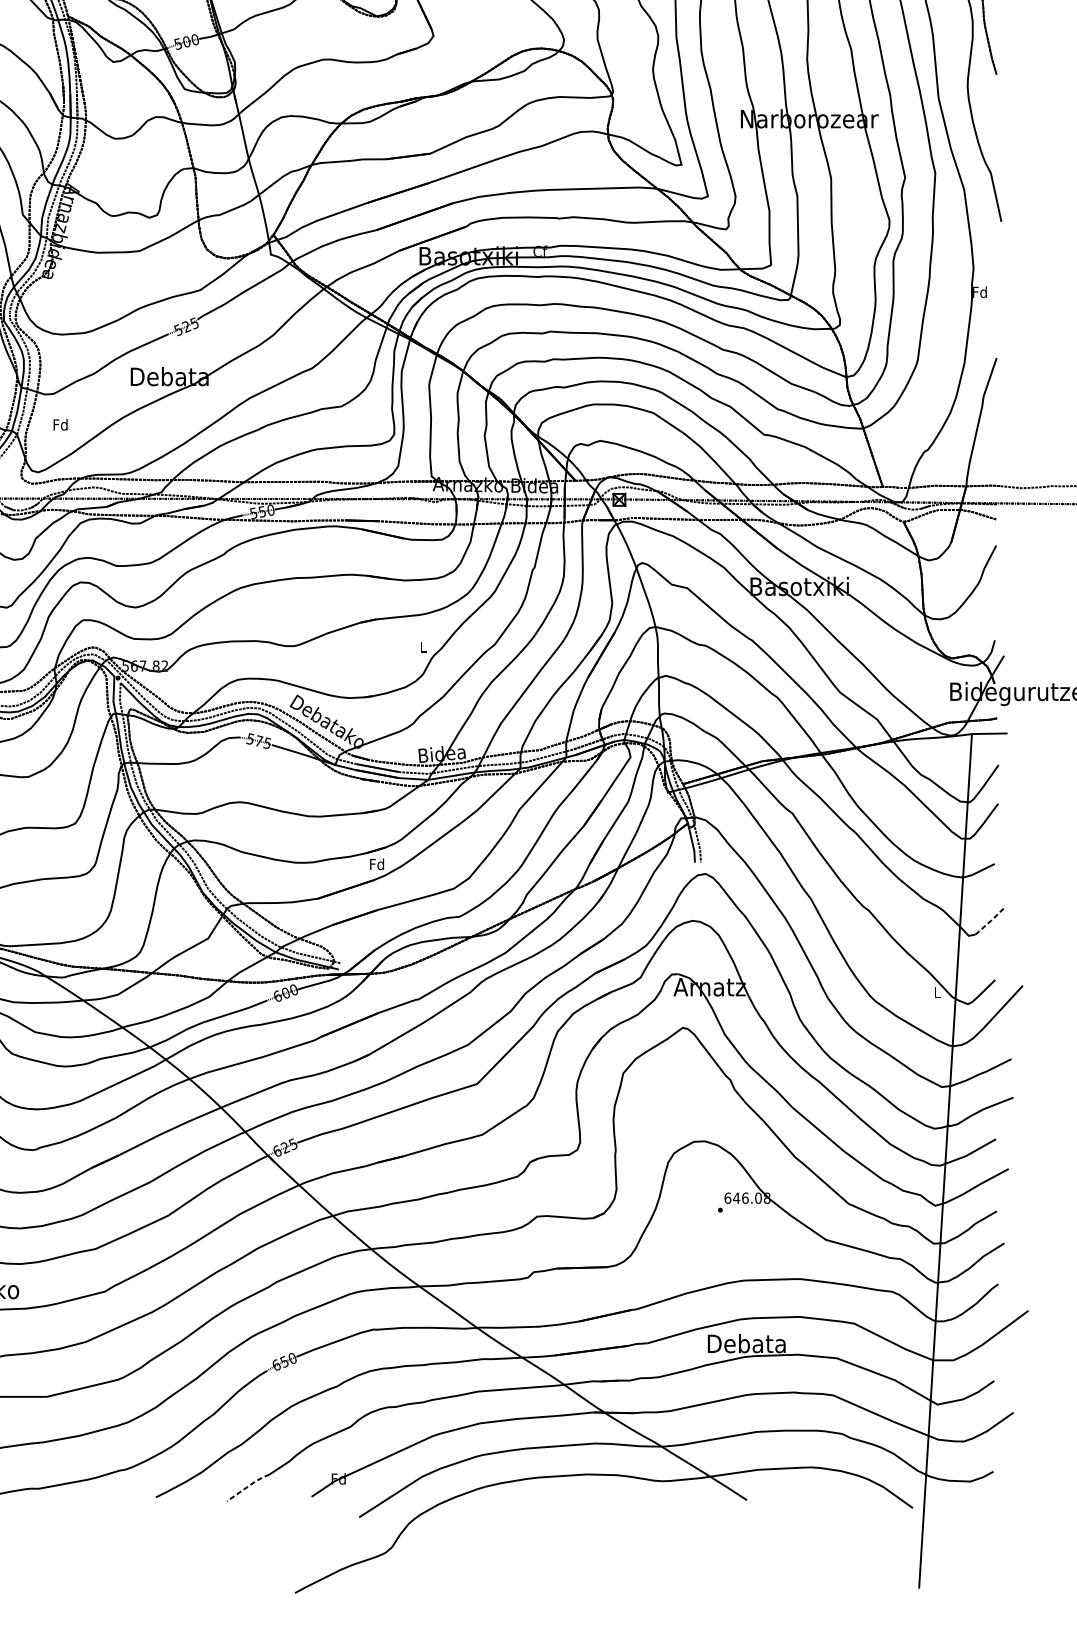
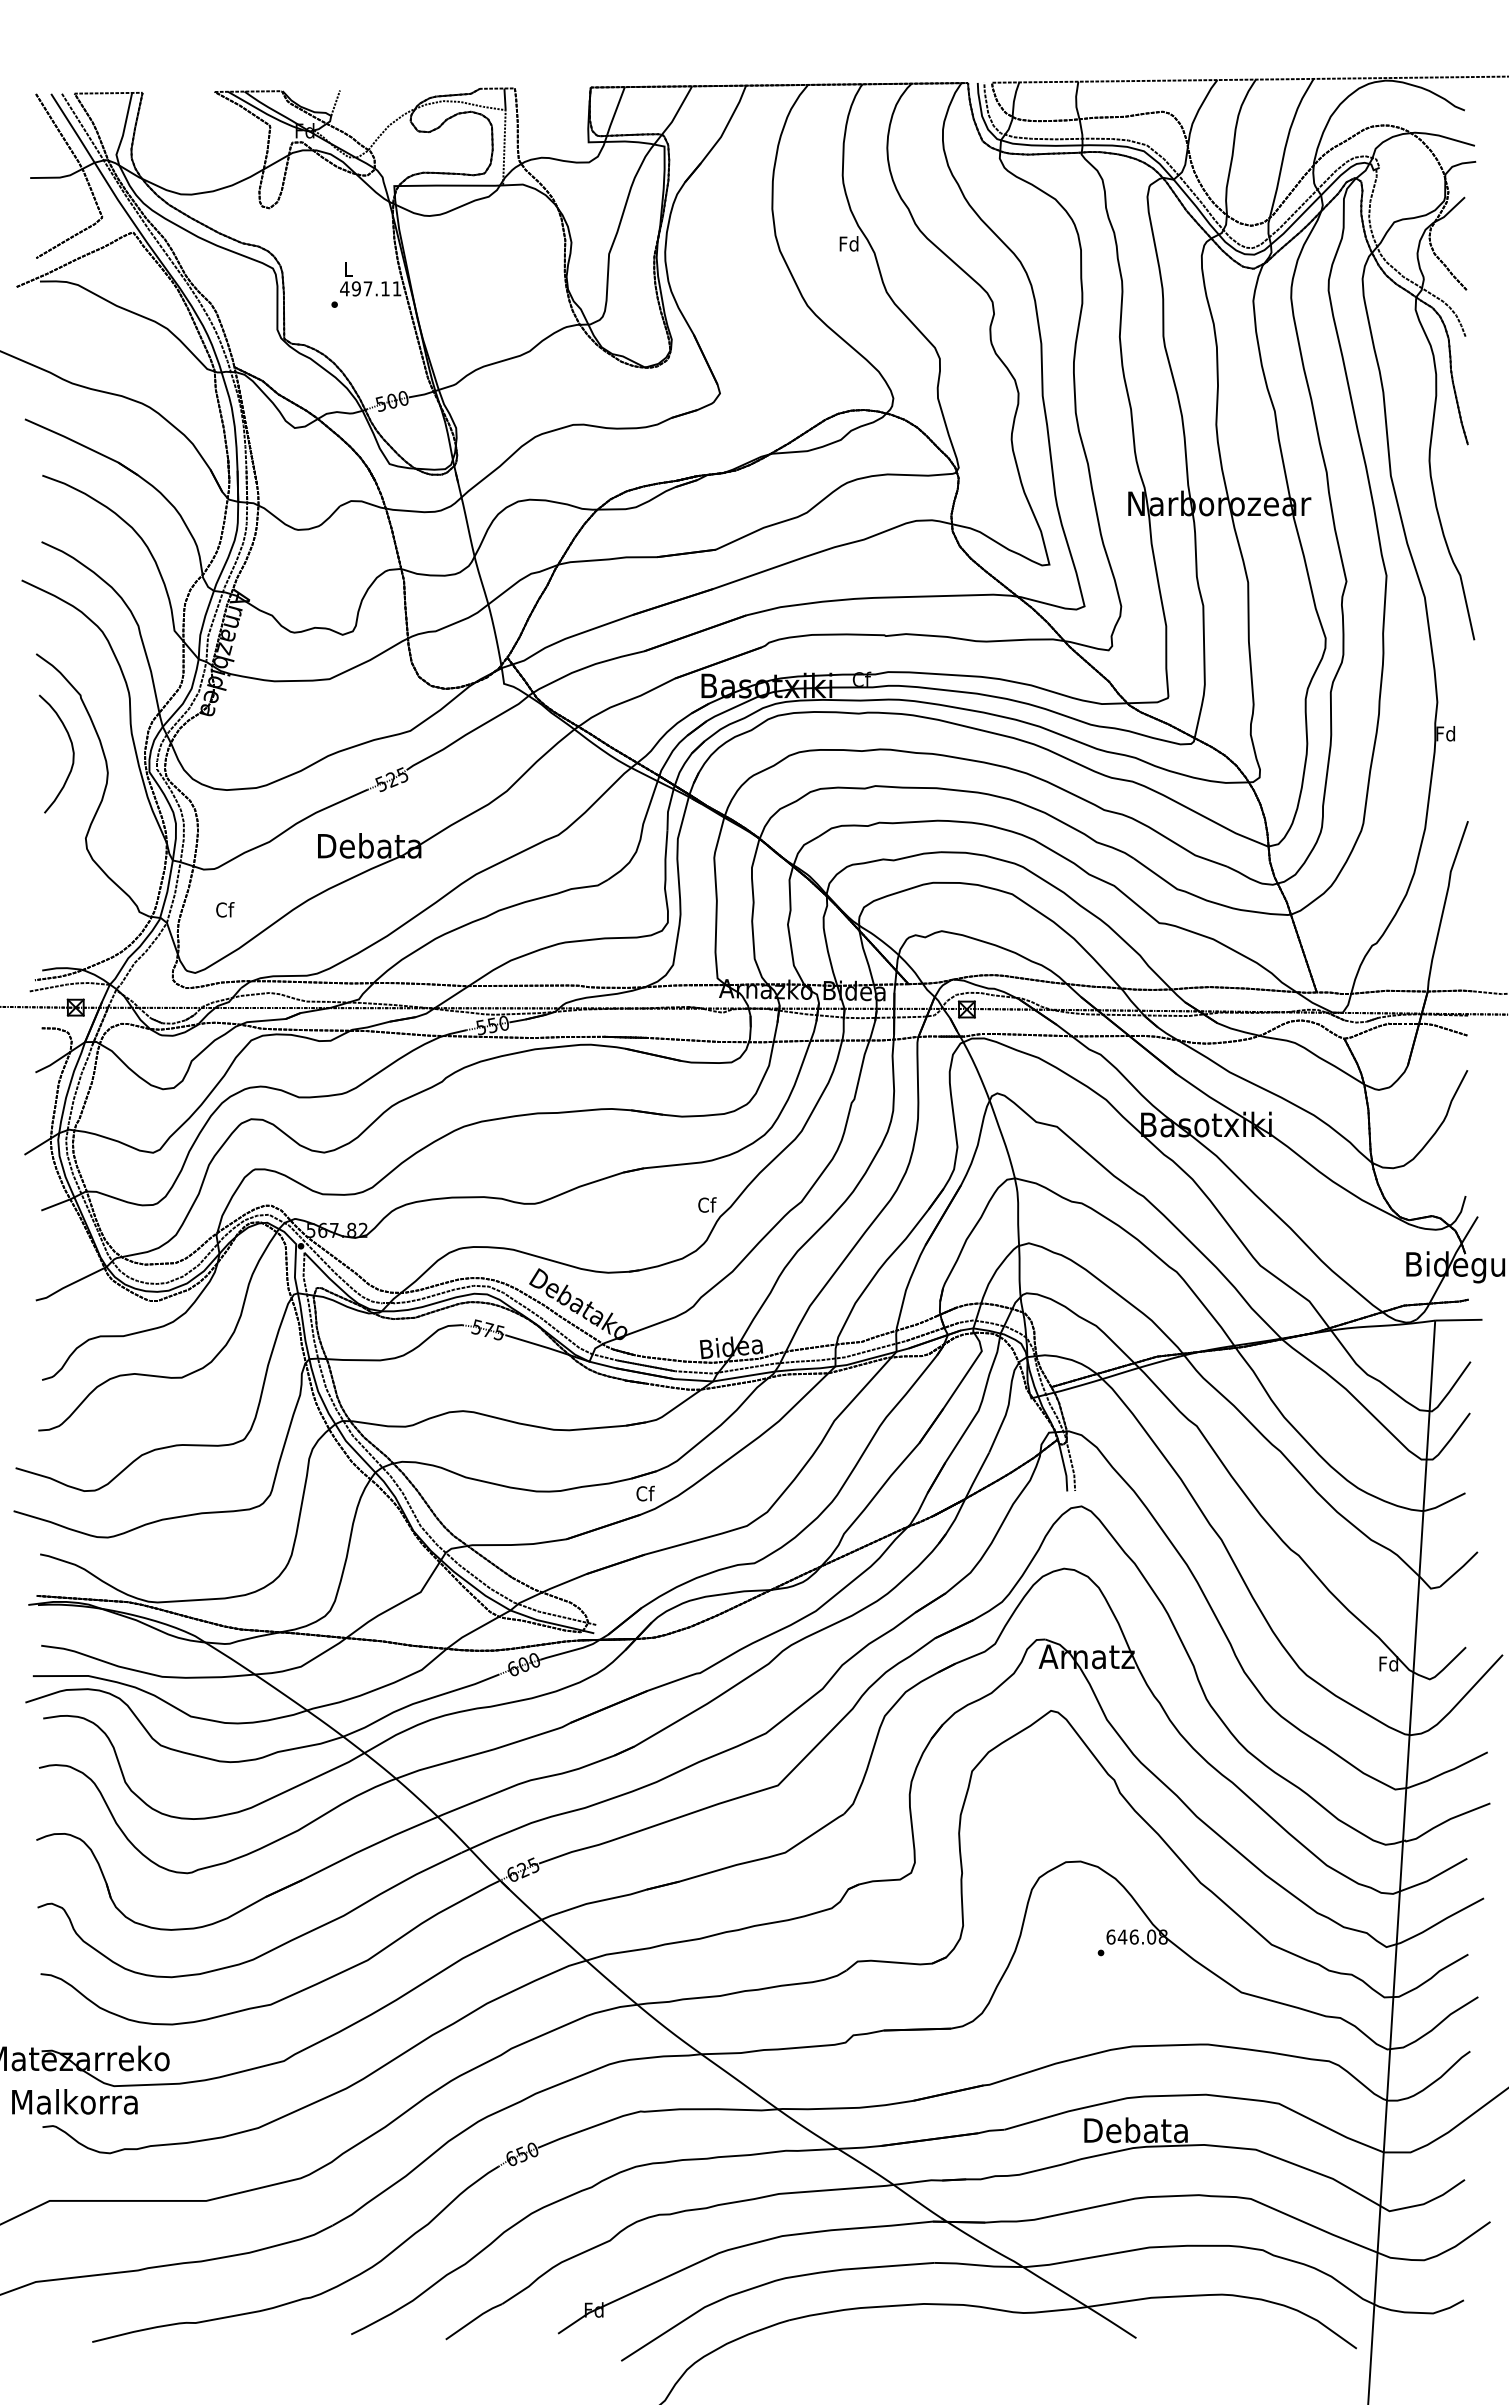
text: (60, 424) -> (224, 909), Fd -> Cf
text: (424, 646) -> (707, 1204), L -> Cf
text: (376, 864) -> (644, 1493), Fd -> Cf
line: (990, 921) -> (1459, 1569), dashed -> solid
text: (936, 992) -> (1388, 1663), L -> Fd
line: (248, 1486) -> (474, 2319), dashed -> solid

